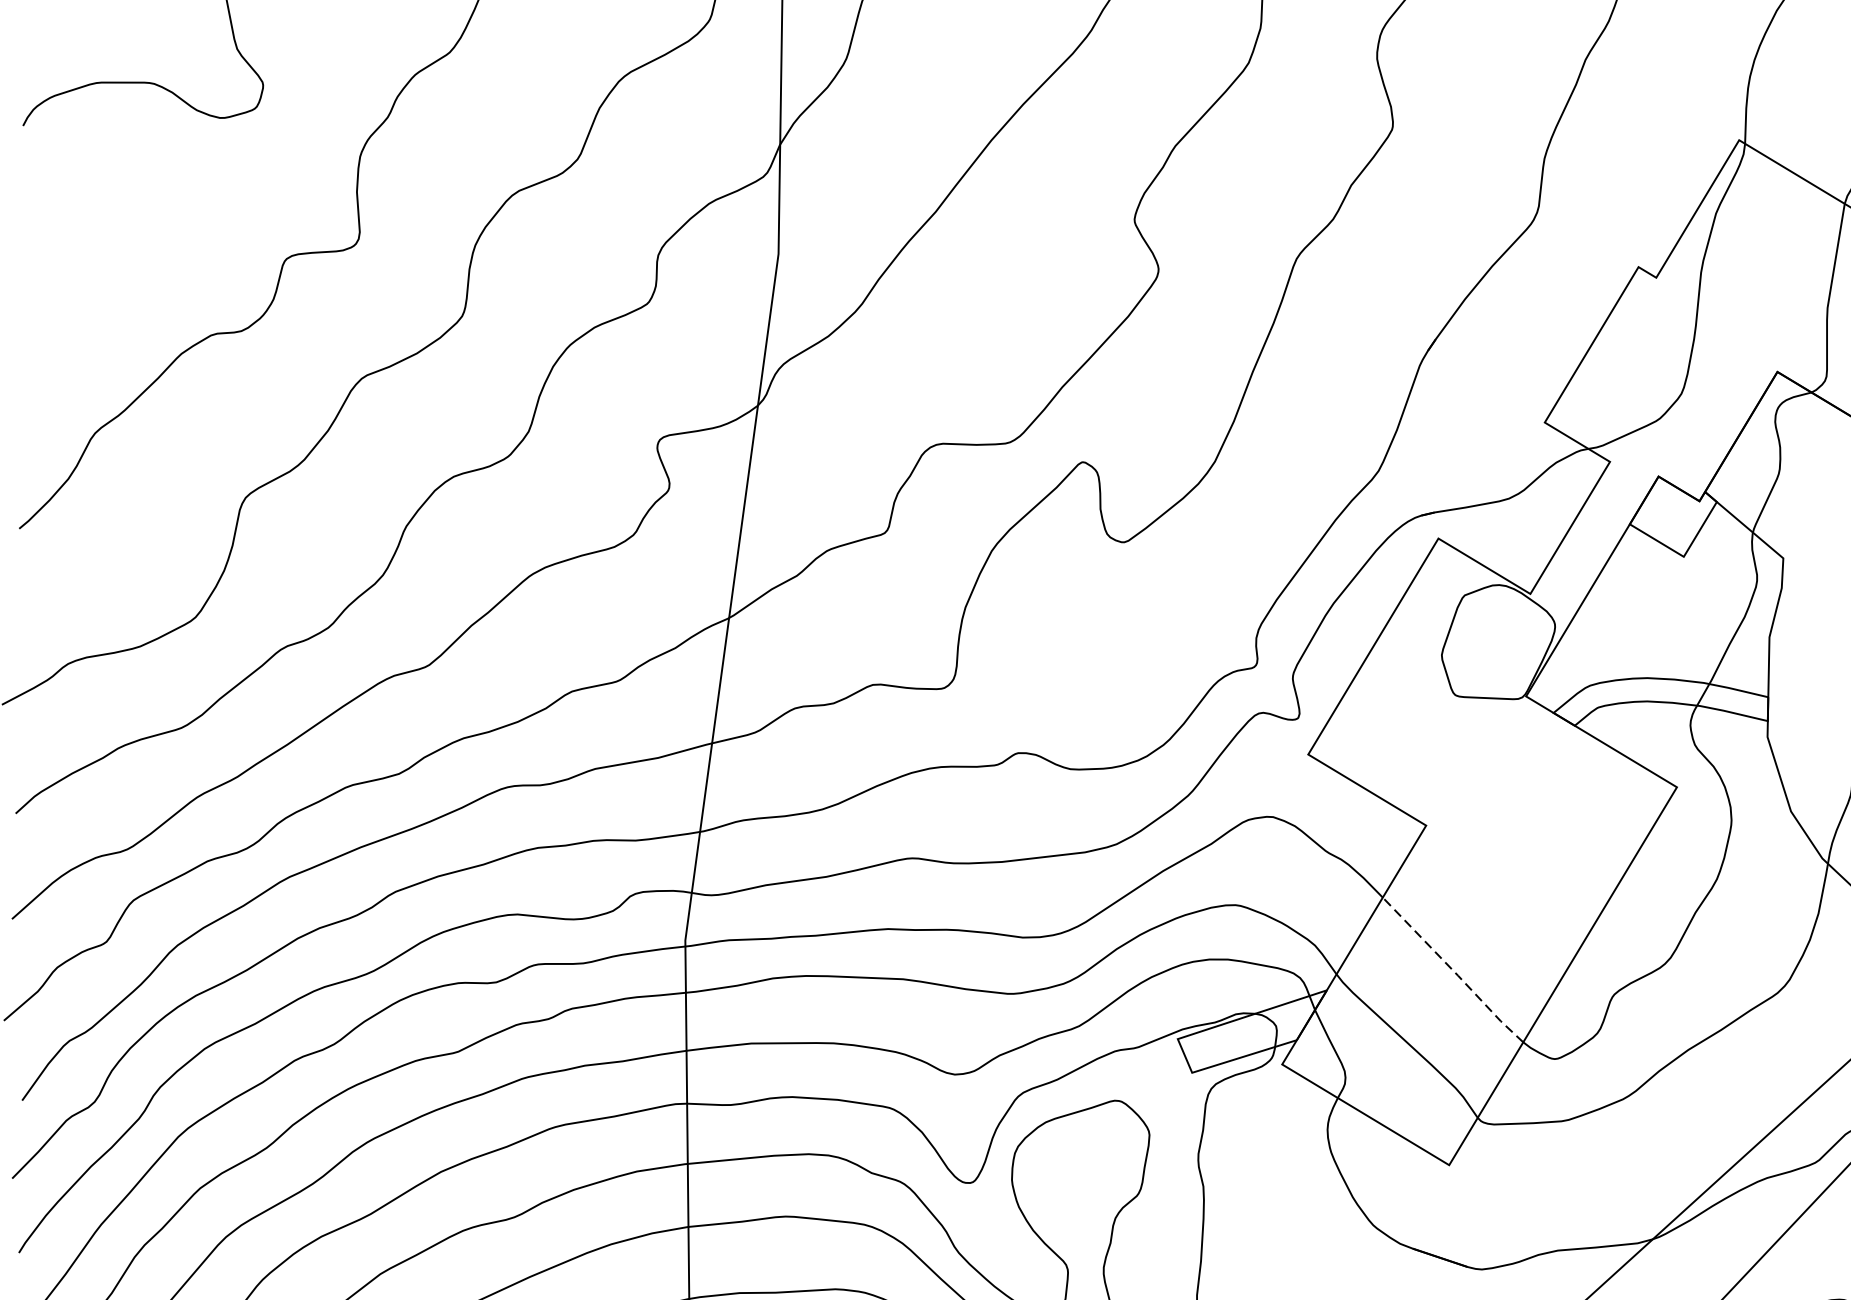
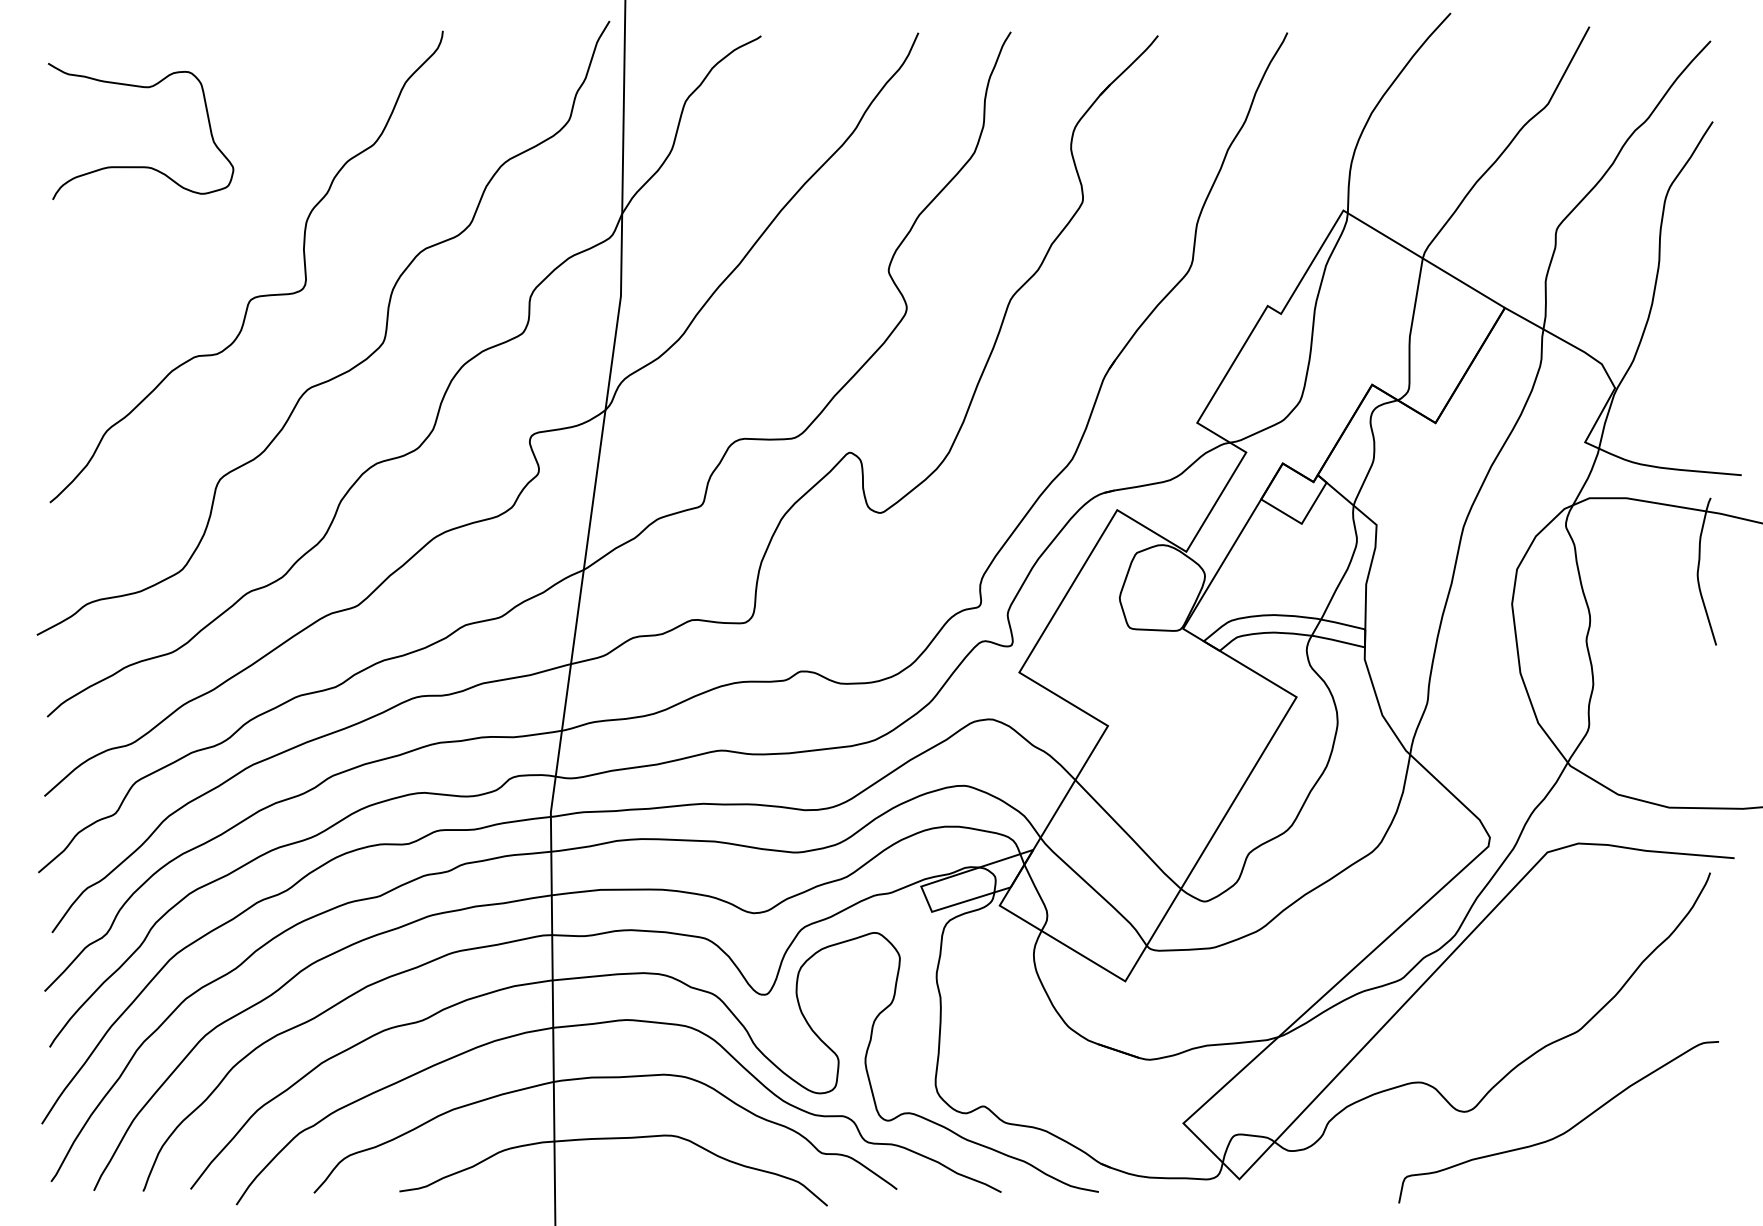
line: (1454, 971) -> (1129, 835), dashed -> solid

